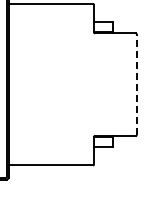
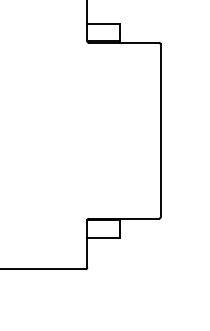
line: (136, 84) -> (160, 130), dashed -> solid

